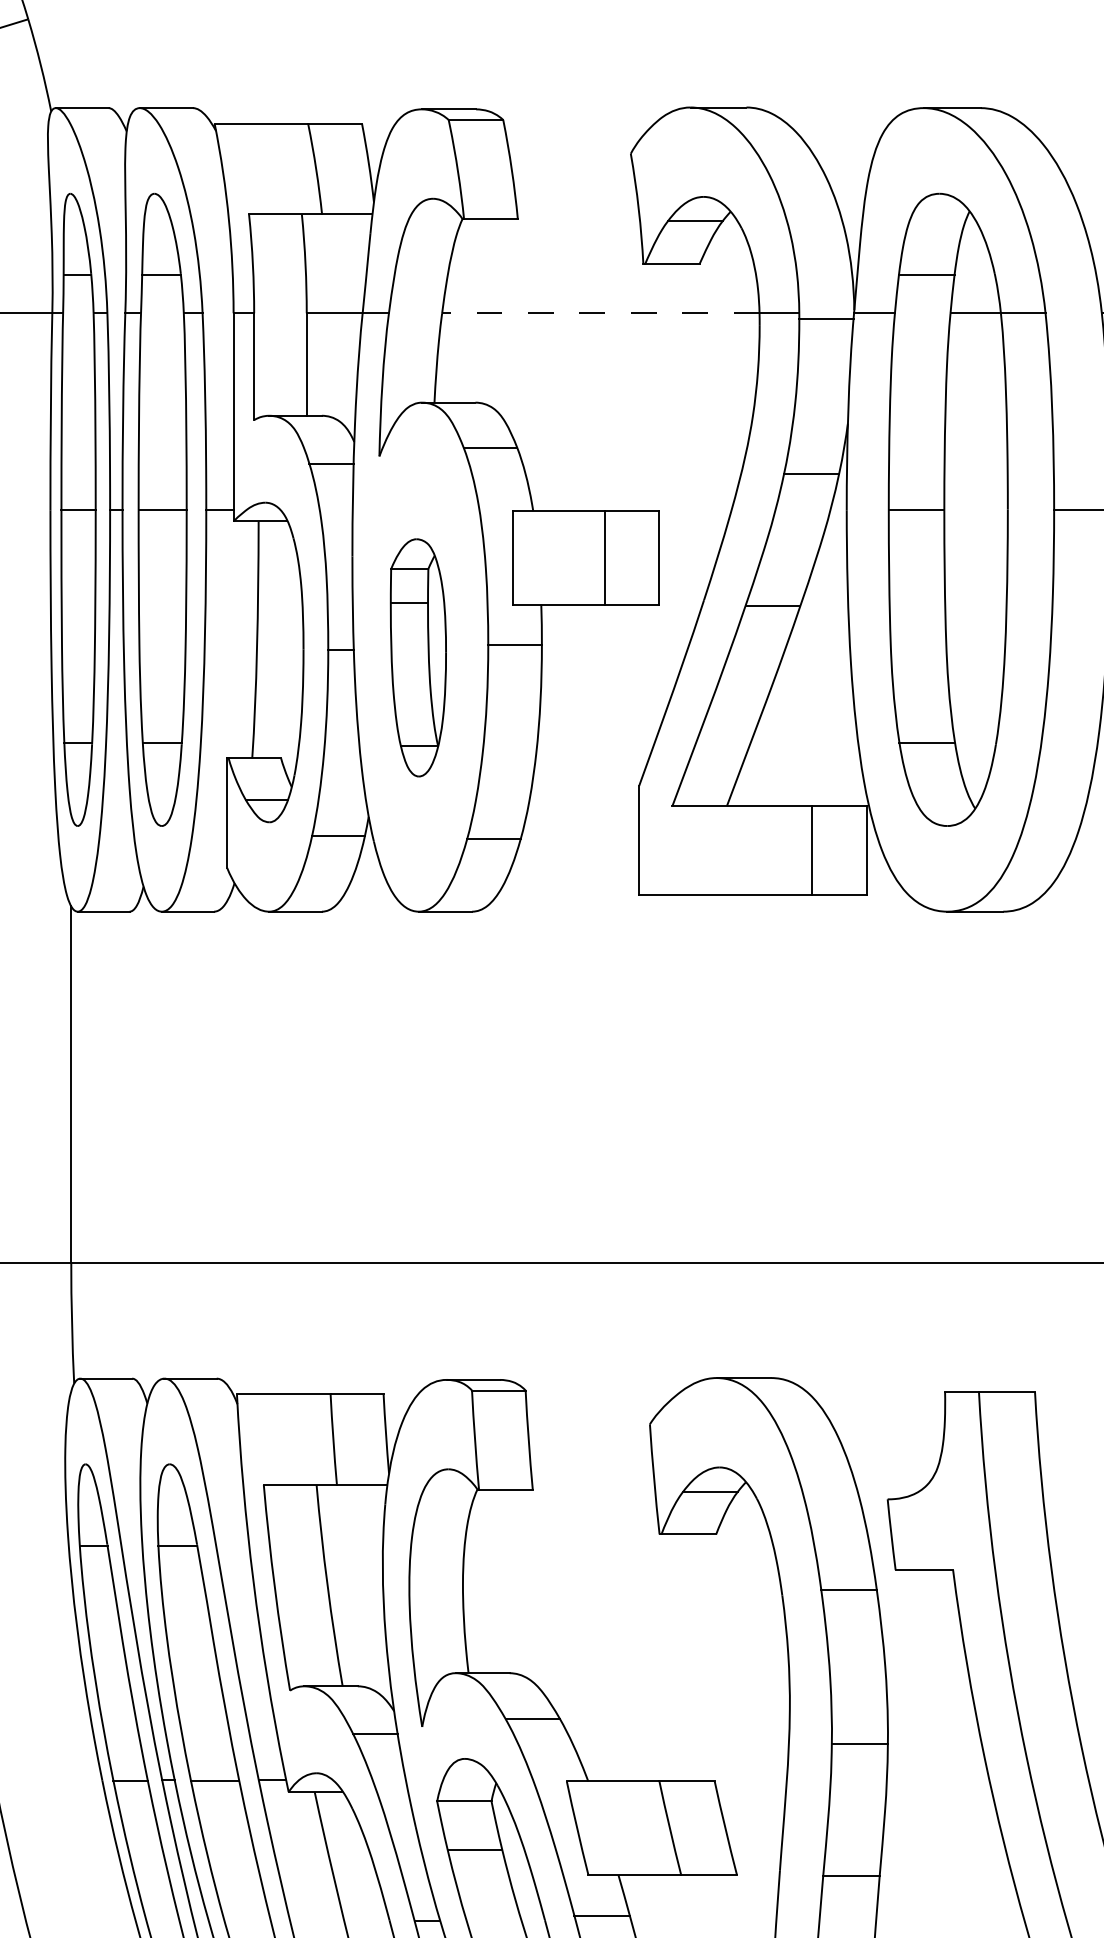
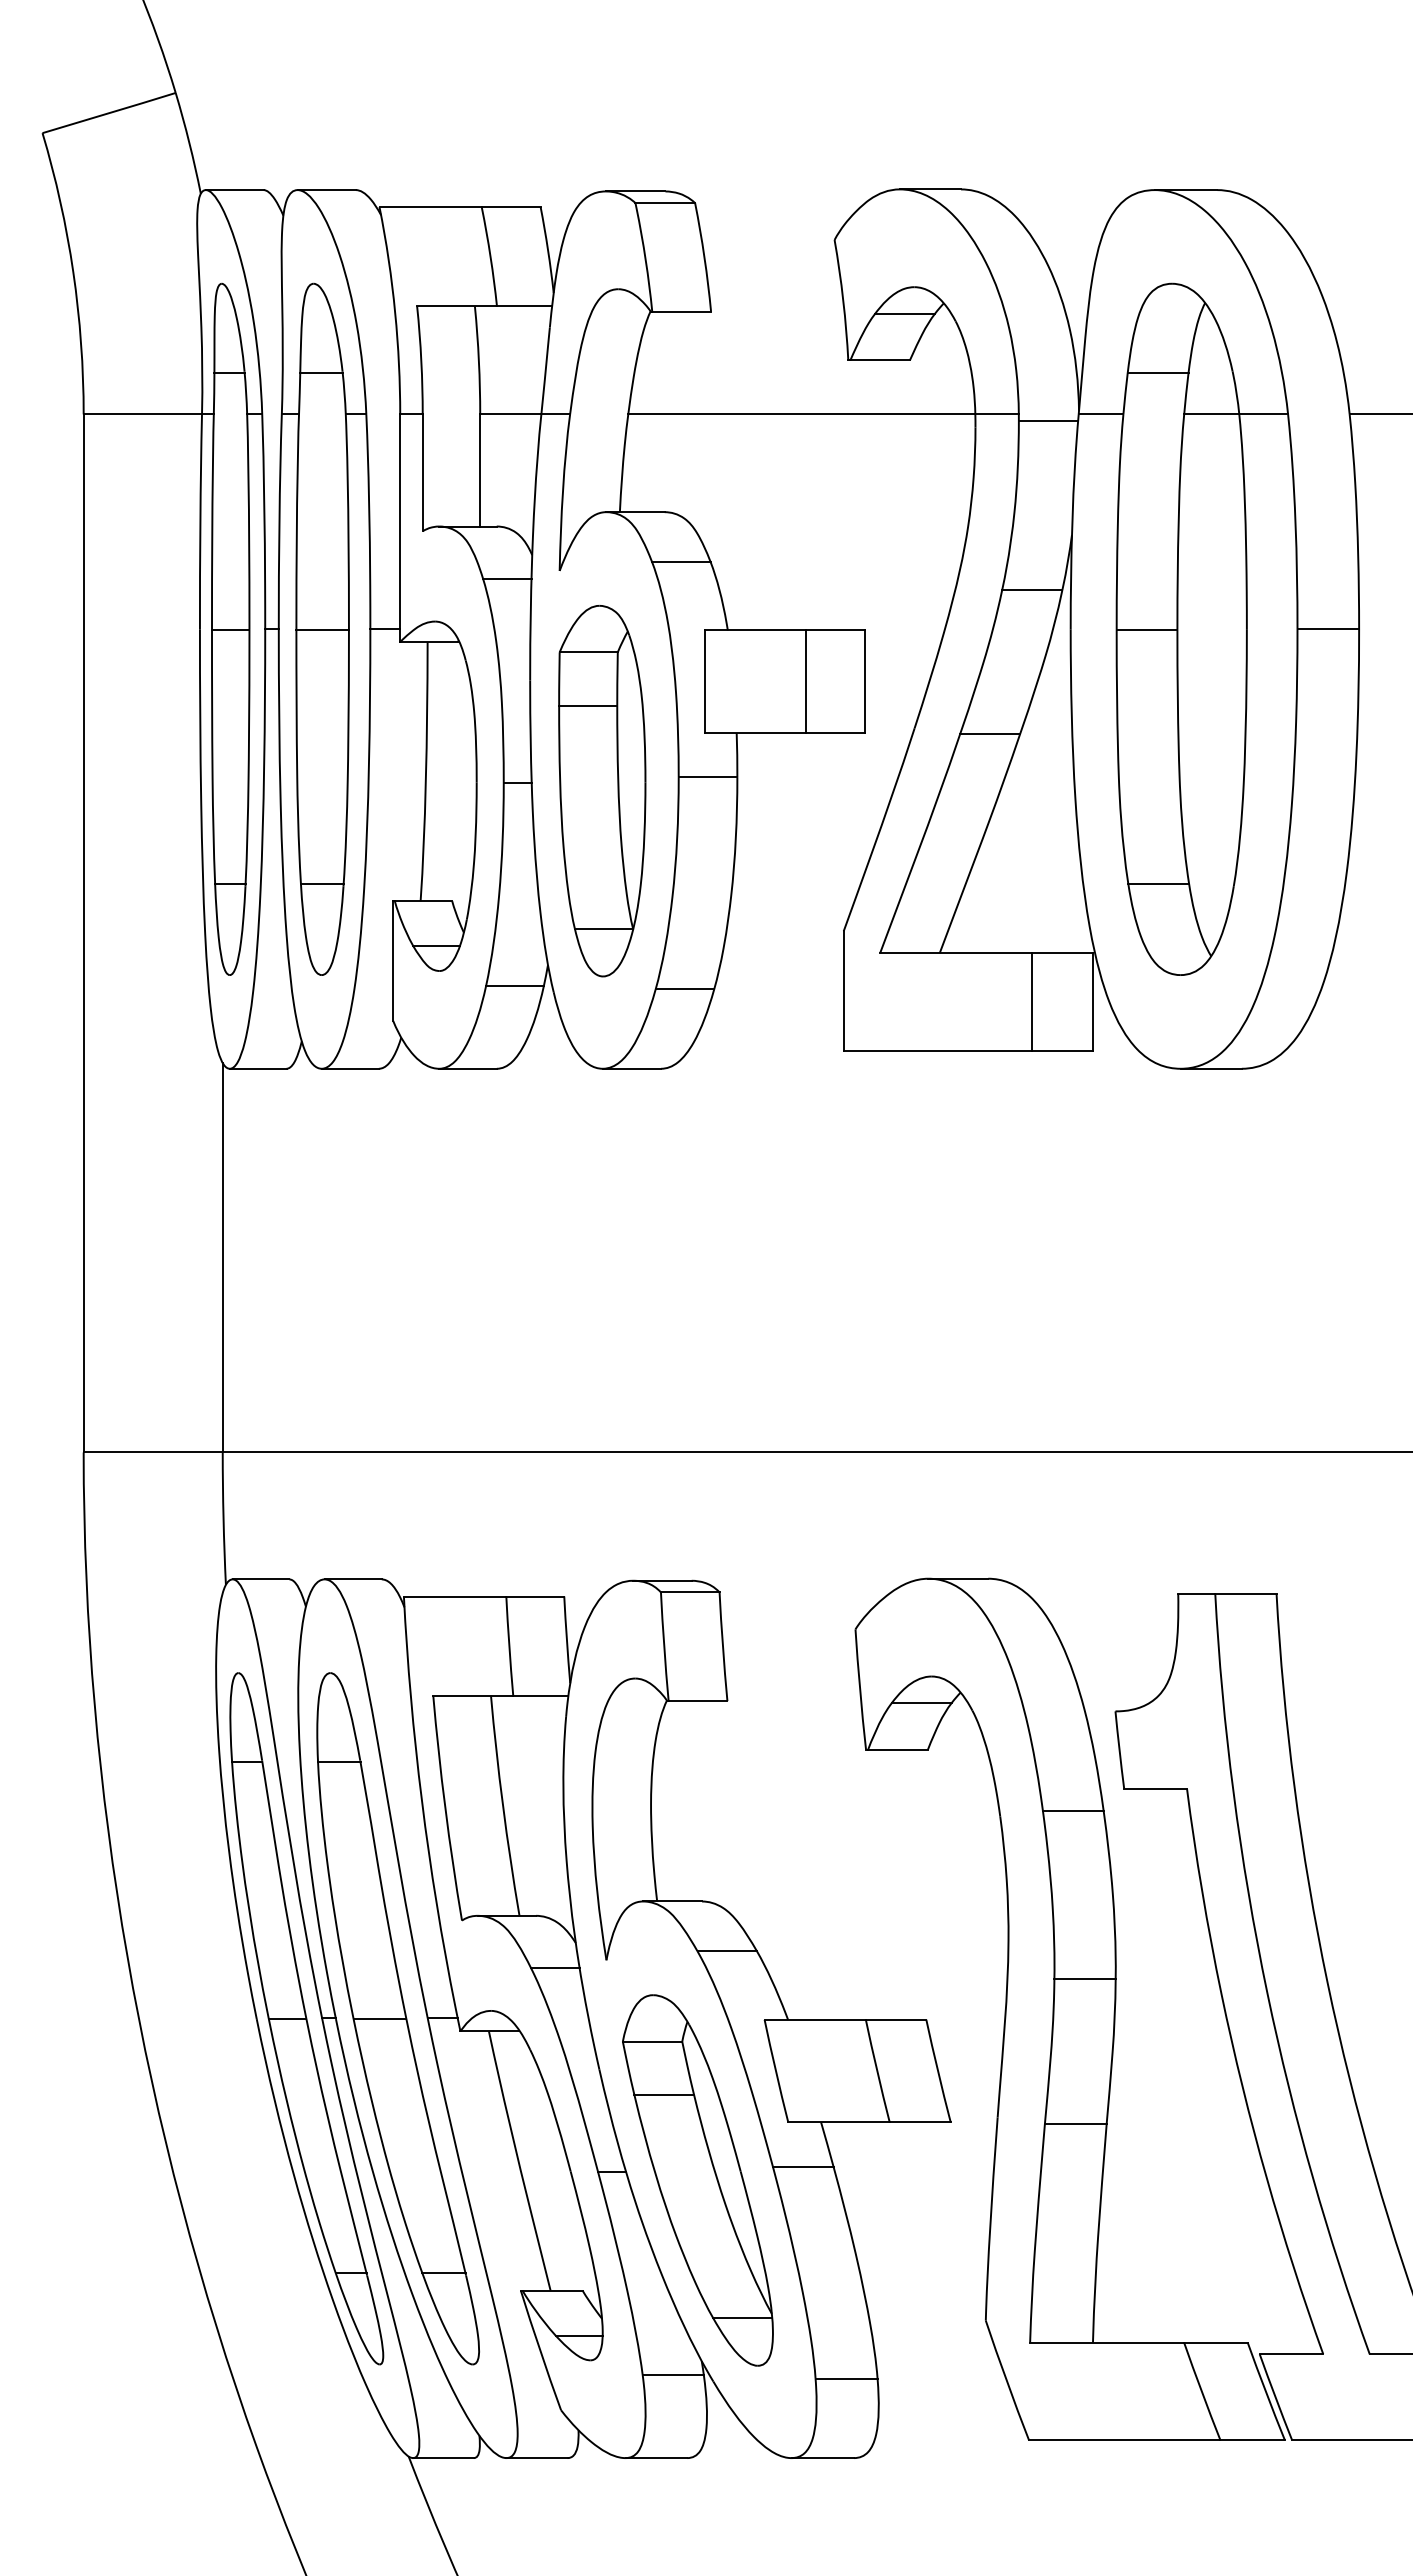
line: (600, 313) -> (801, 414), dashed -> solid
part: (418, 658) -> (602, 791), size x1.43

